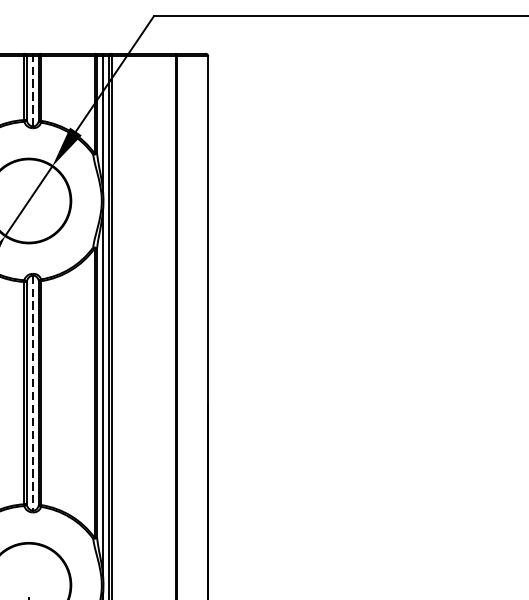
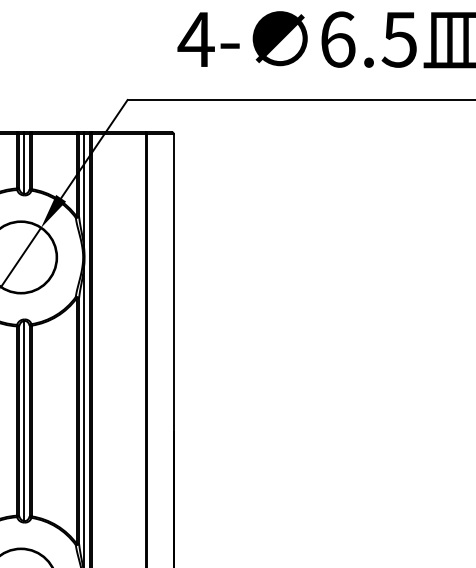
line: (32, 91) -> (24, 164), dashed -> solid
line: (32, 393) -> (24, 421), dashed -> solid

